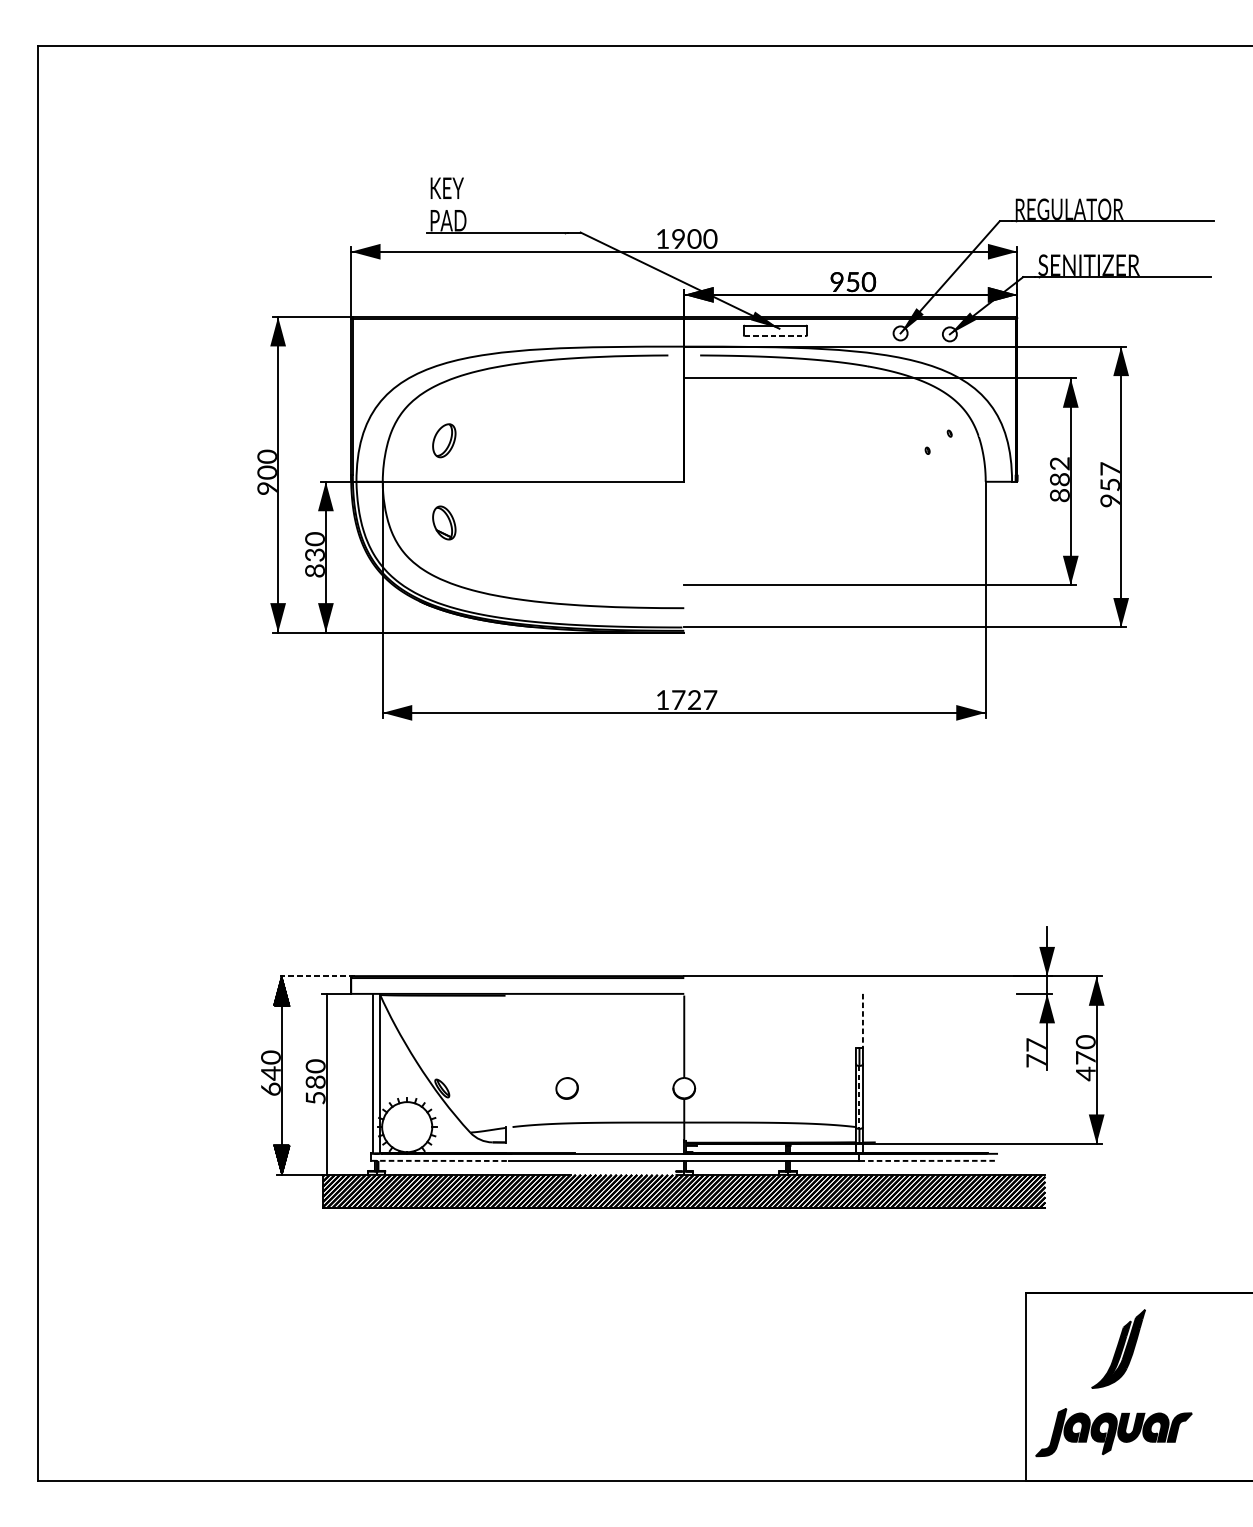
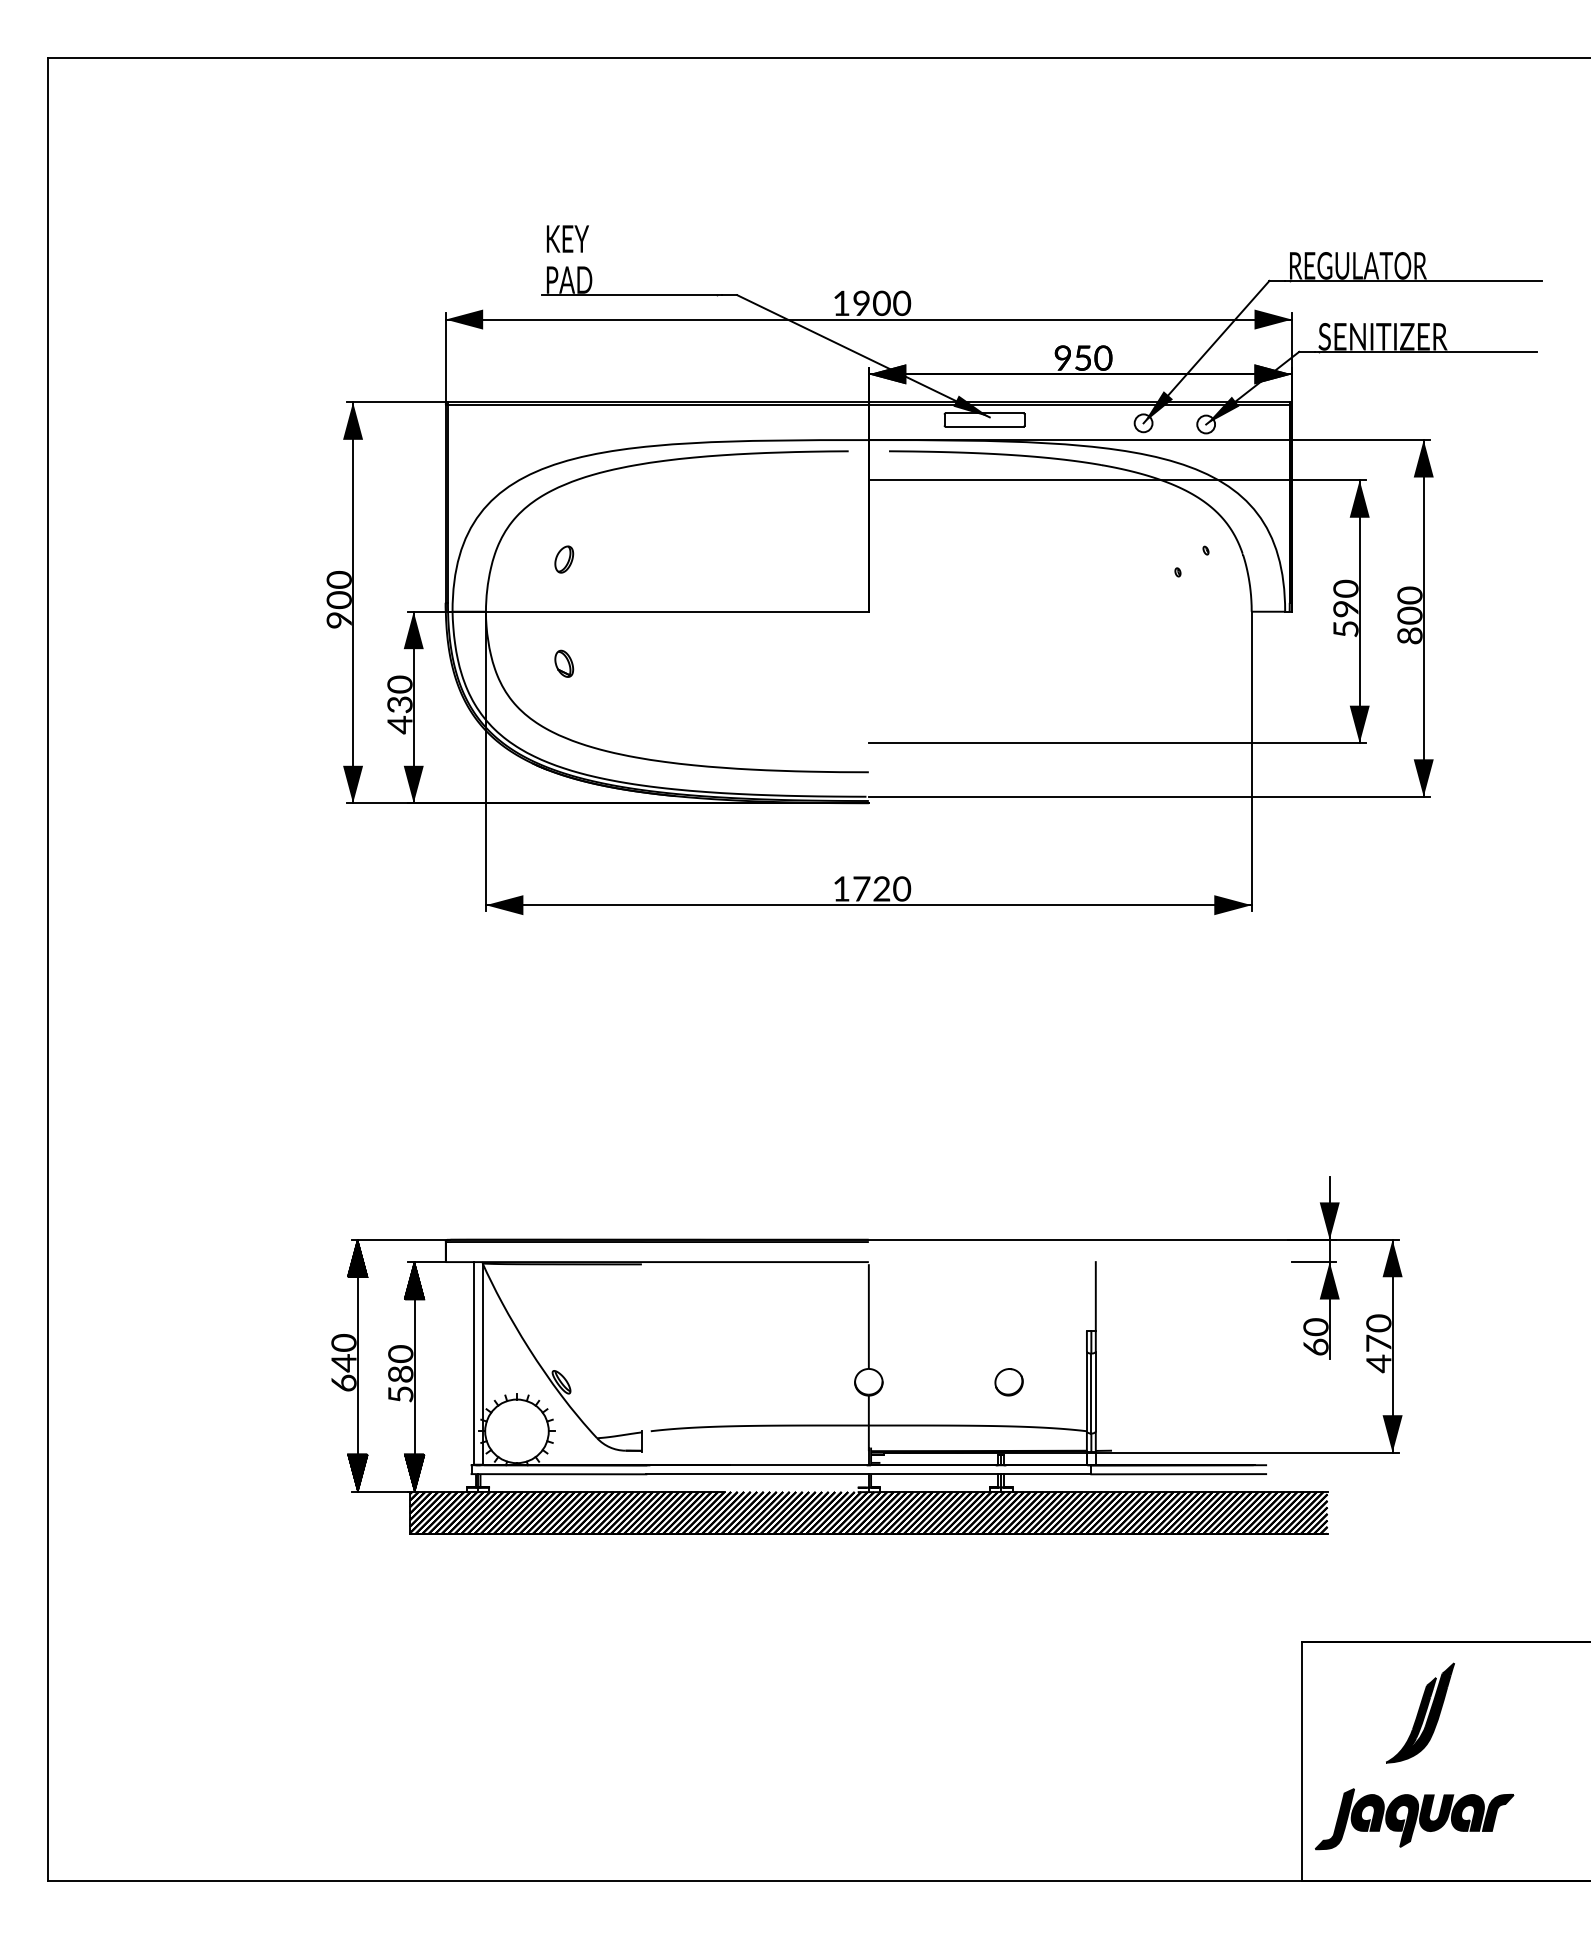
line: (775, 335) -> (984, 426), dashed -> solid
part: (444, 440) -> (564, 559), size x0.62
text: (1059, 479) -> (1345, 608), 882 -> 590
text: (1109, 484) -> (1409, 615), 957 -> 800
part: (444, 522) -> (564, 663), size x0.62
text: (314, 570) -> (399, 724), 830 -> 430
text: (710, 699) -> (902, 888), 1727 -> 1720
line: (315, 976) -> (400, 1239), dashed -> solid
hatch: (326, 1008) -> (414, 1280), added
line: (862, 1021) -> (1095, 1297), dashed -> solid
text: (1035, 1052) -> (1315, 1336), 77 -> 60
part: (566, 1088) -> (1008, 1382), moved
line: (859, 1097) -> (1091, 1393), dashed -> solid
hatch: (326, 1159) -> (414, 1472), added
line: (440, 1161) -> (559, 1474), dashed -> solid
line: (928, 1161) -> (1179, 1474), dashed -> solid

